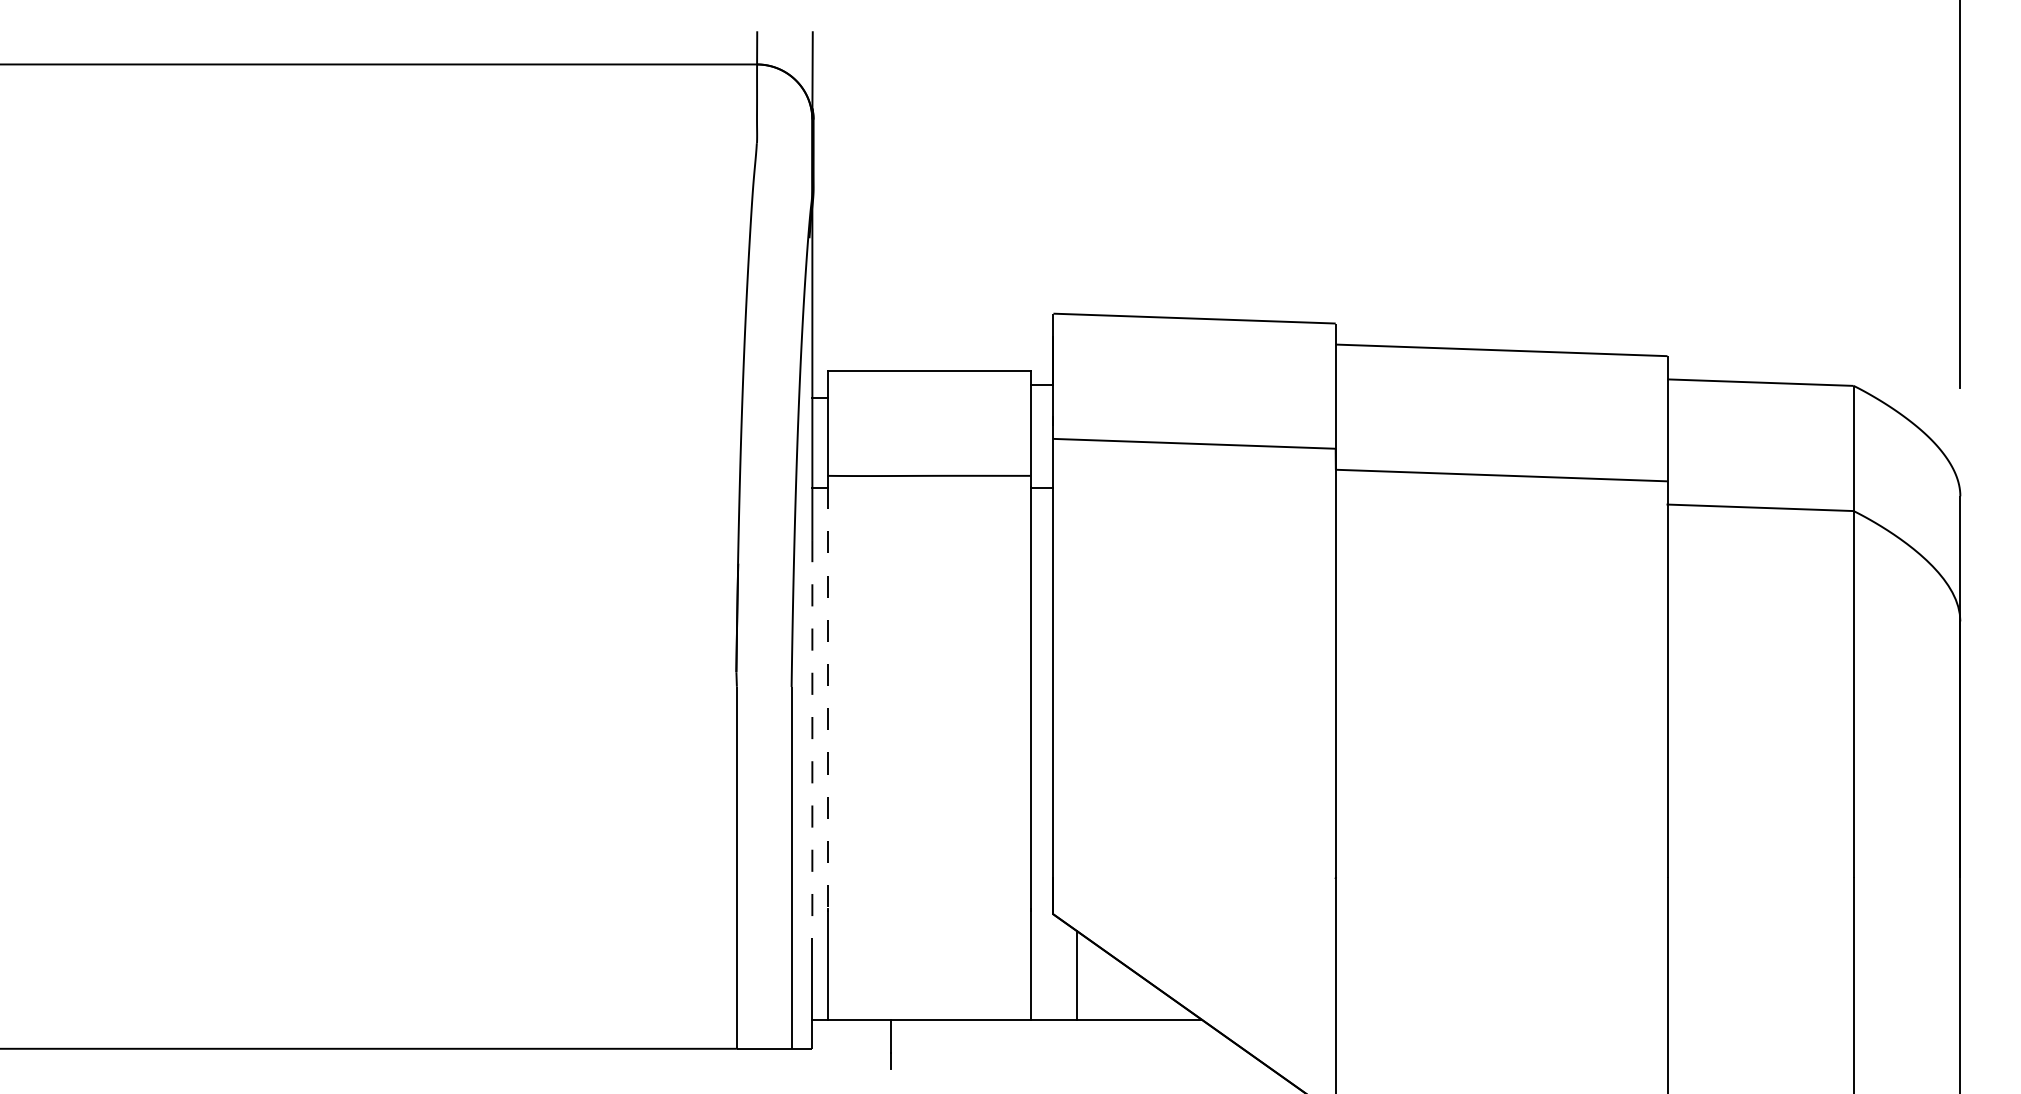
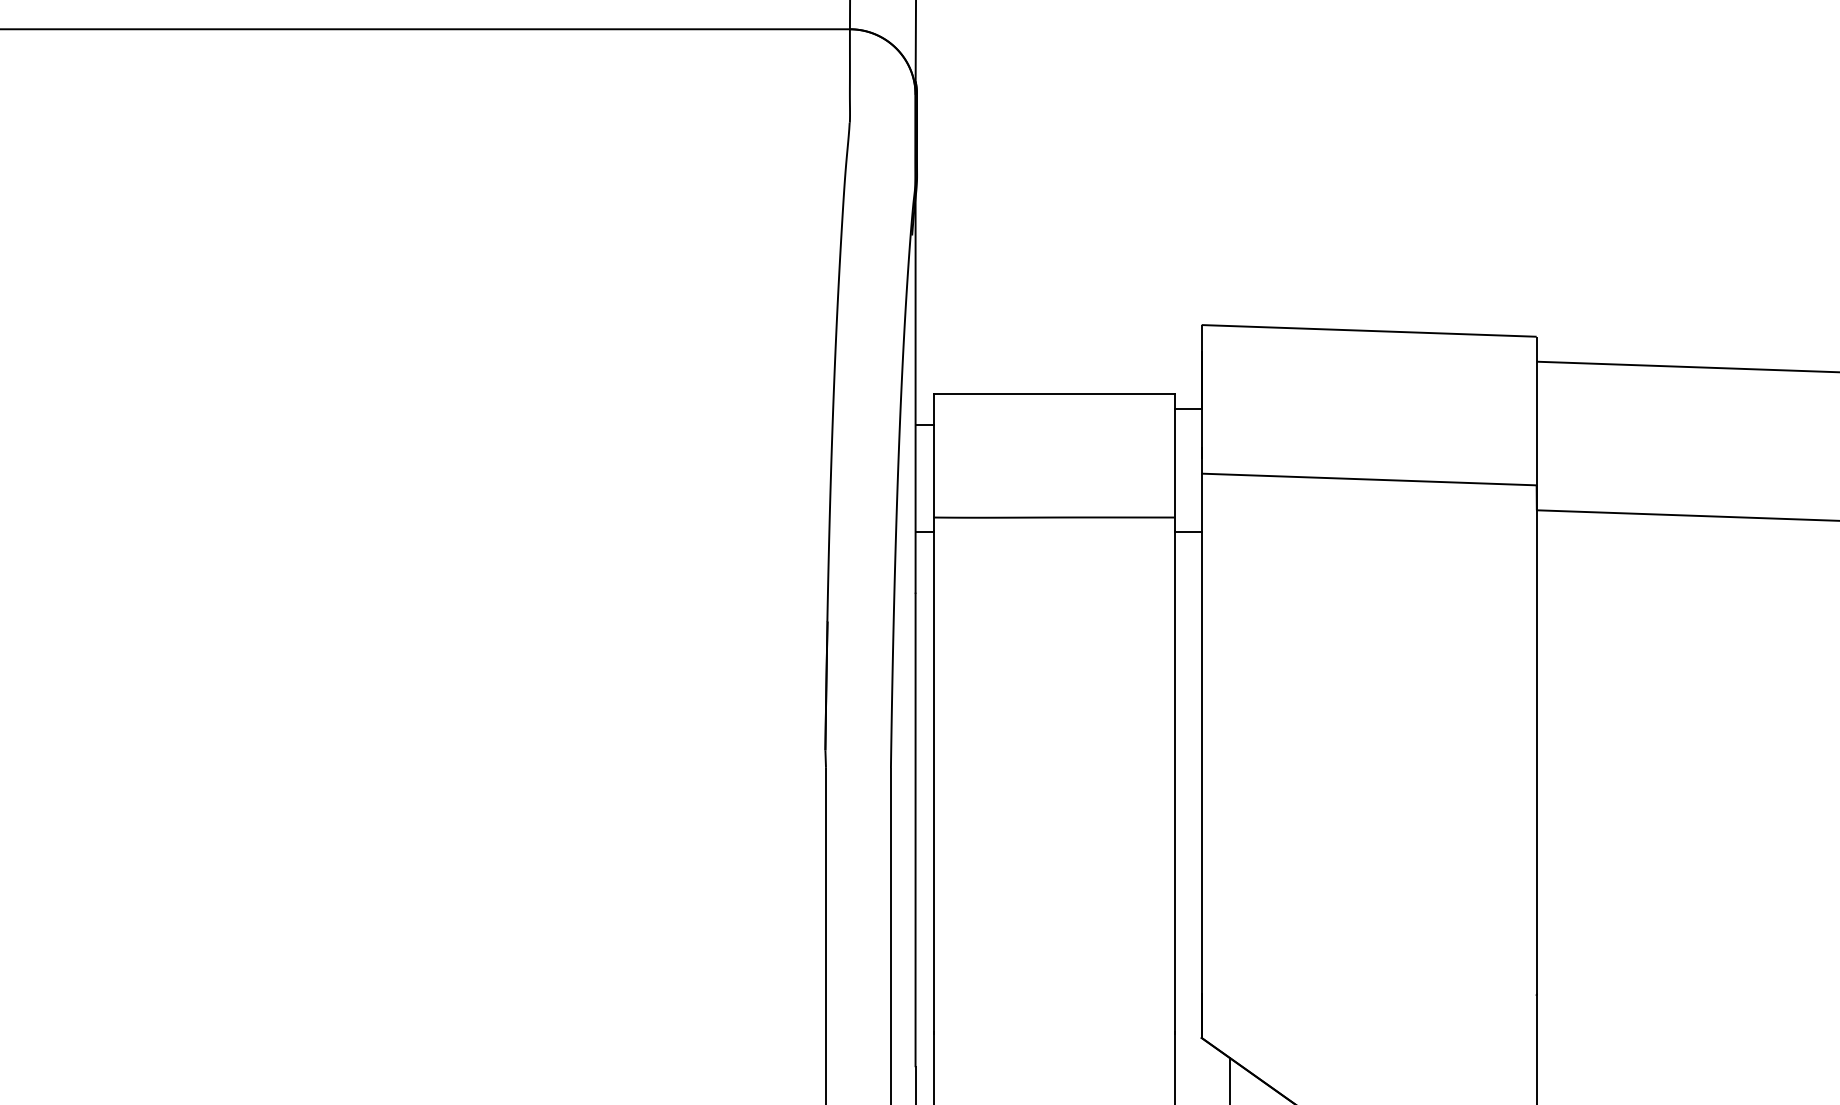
line: (827, 698) -> (933, 781), dashed -> solid
line: (812, 739) -> (915, 830), dashed -> solid

